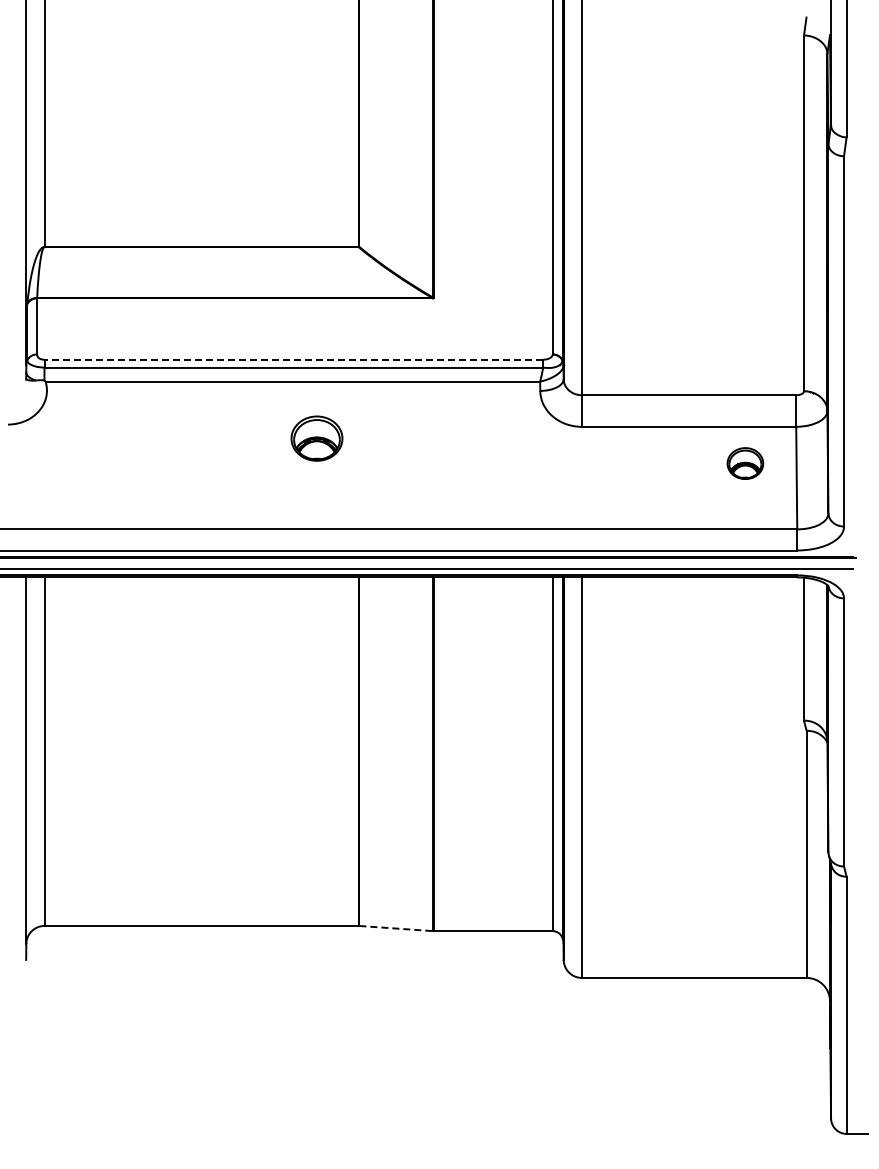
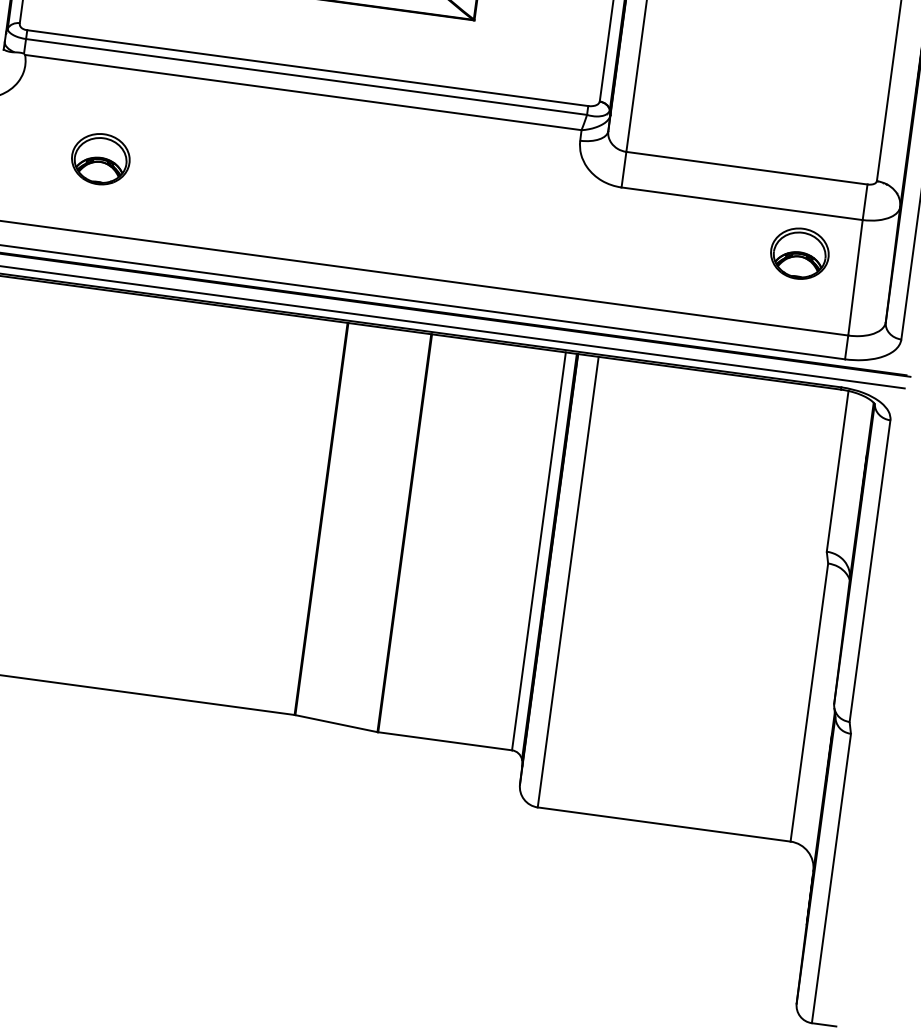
line: (293, 359) -> (307, 67), dashed -> solid
part: (316, 438) -> (100, 158), moved
part: (745, 463) -> (800, 253), size x1.43
line: (396, 928) -> (336, 723), dashed -> solid

